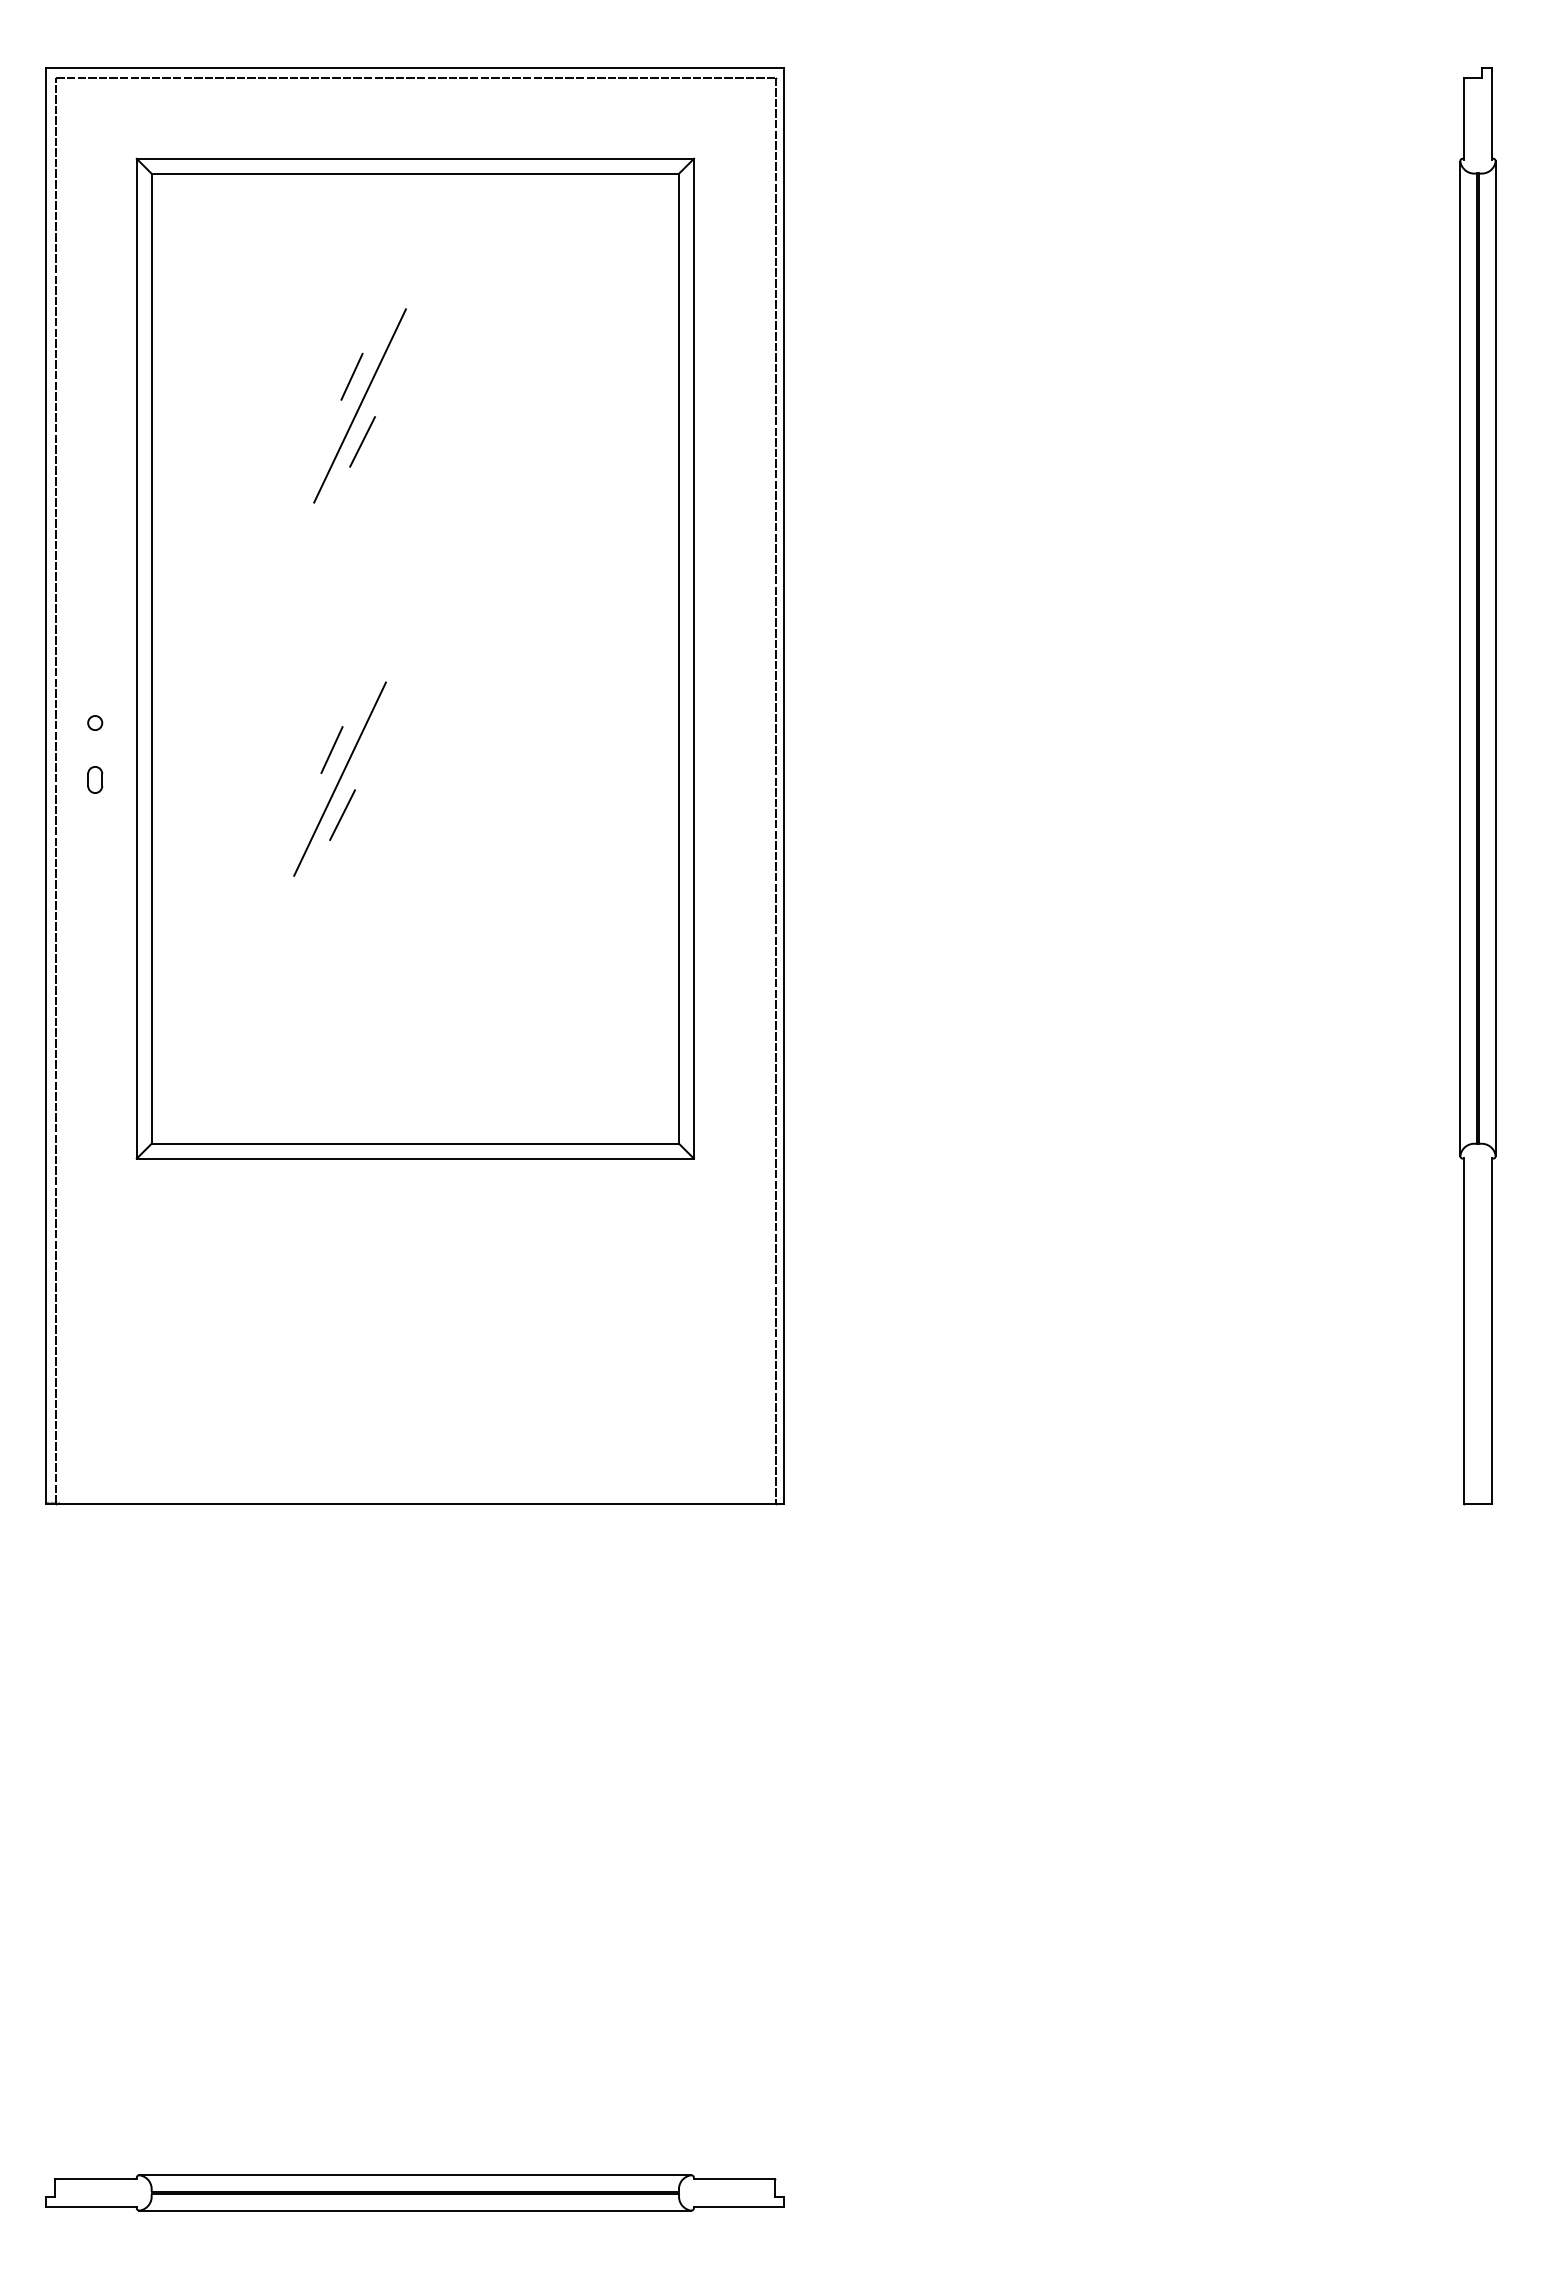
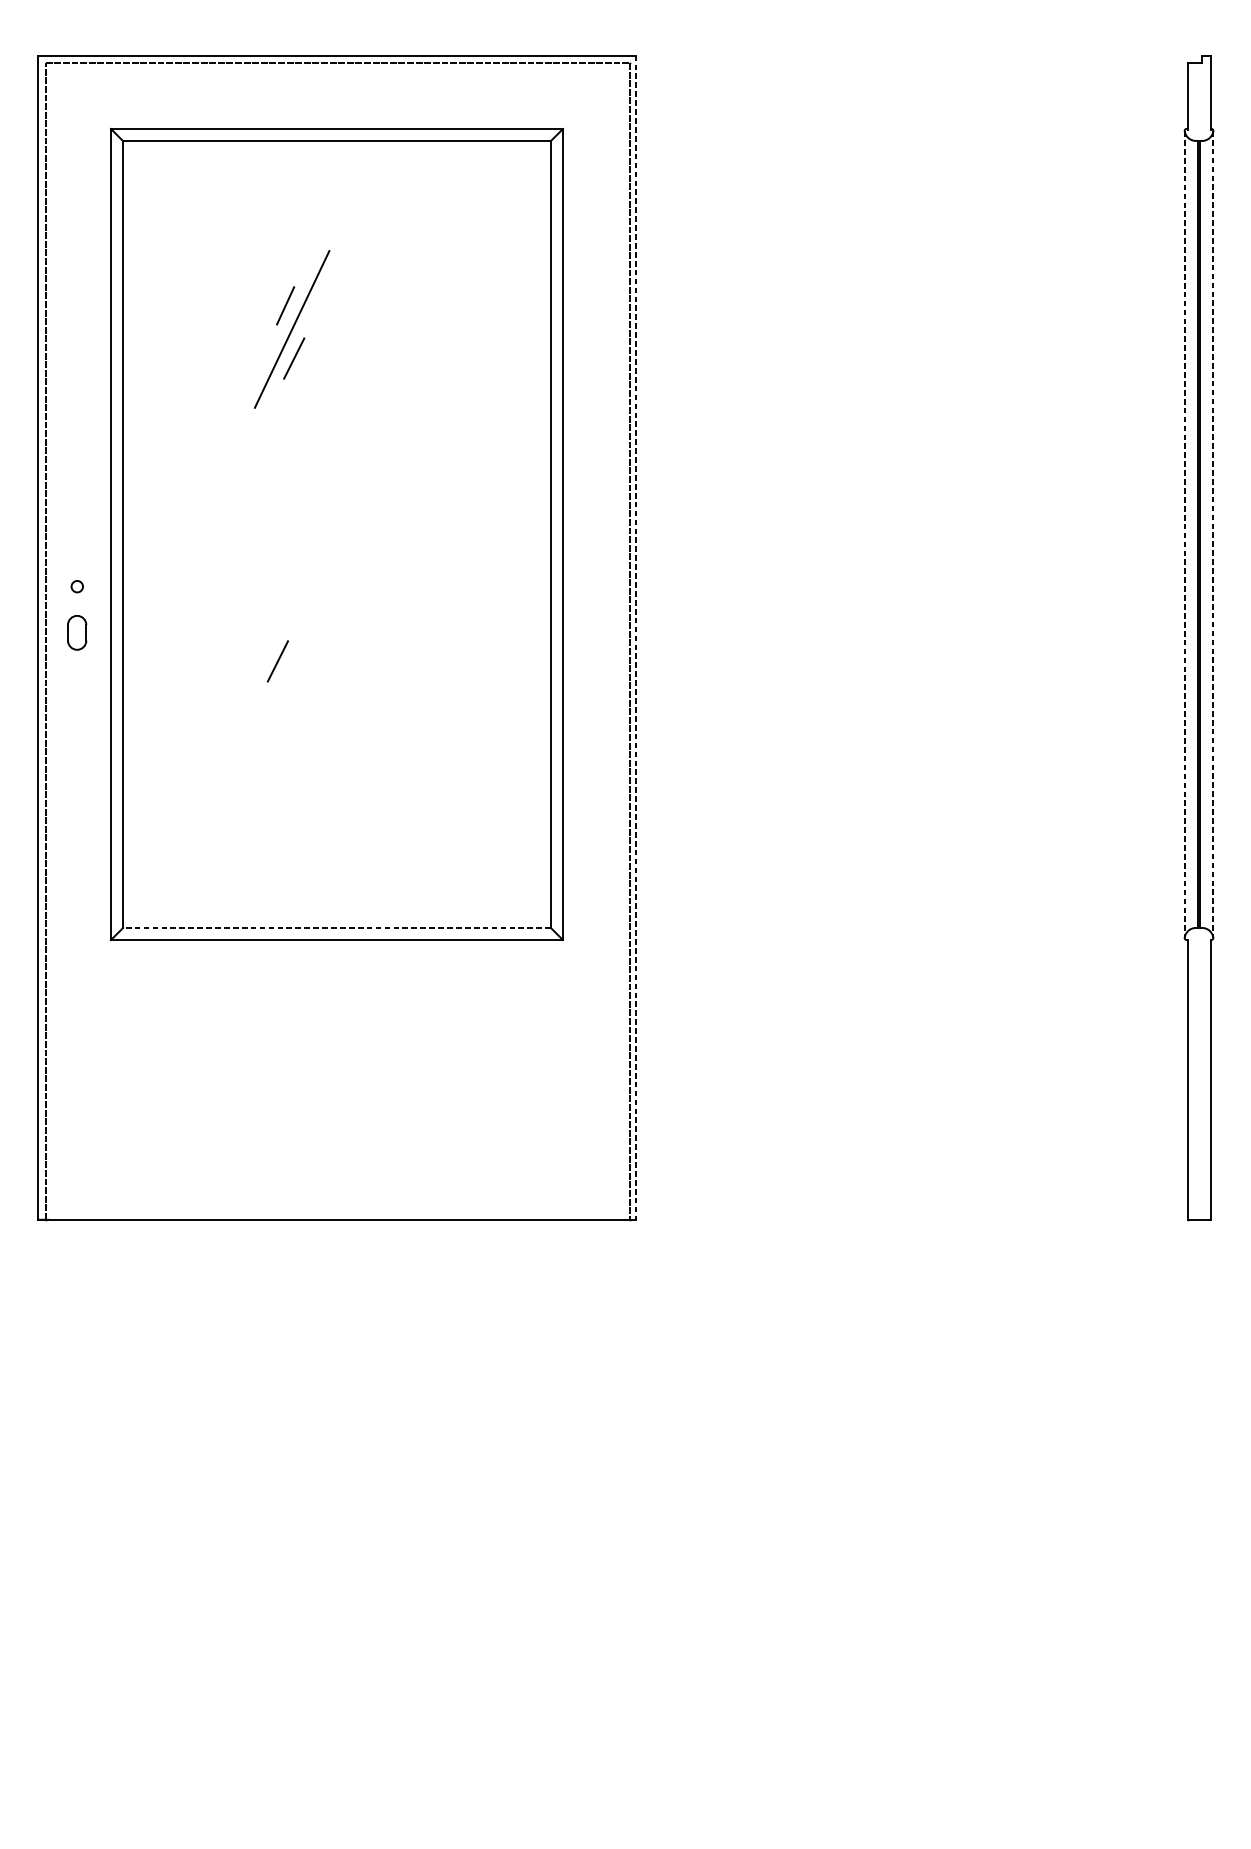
line: (1460, 659) -> (1184, 535), solid -> dashed
line: (1495, 659) -> (1213, 535), solid -> dashed
line: (331, 749) -> (268, 608), removed
line: (339, 778) -> (275, 631), removed
part: (95, 779) -> (77, 632), size x1.6
line: (784, 785) -> (636, 637), solid -> dashed
line: (415, 1143) -> (337, 927), solid -> dashed
part: (414, 2192) -> (336, 1778), removed

